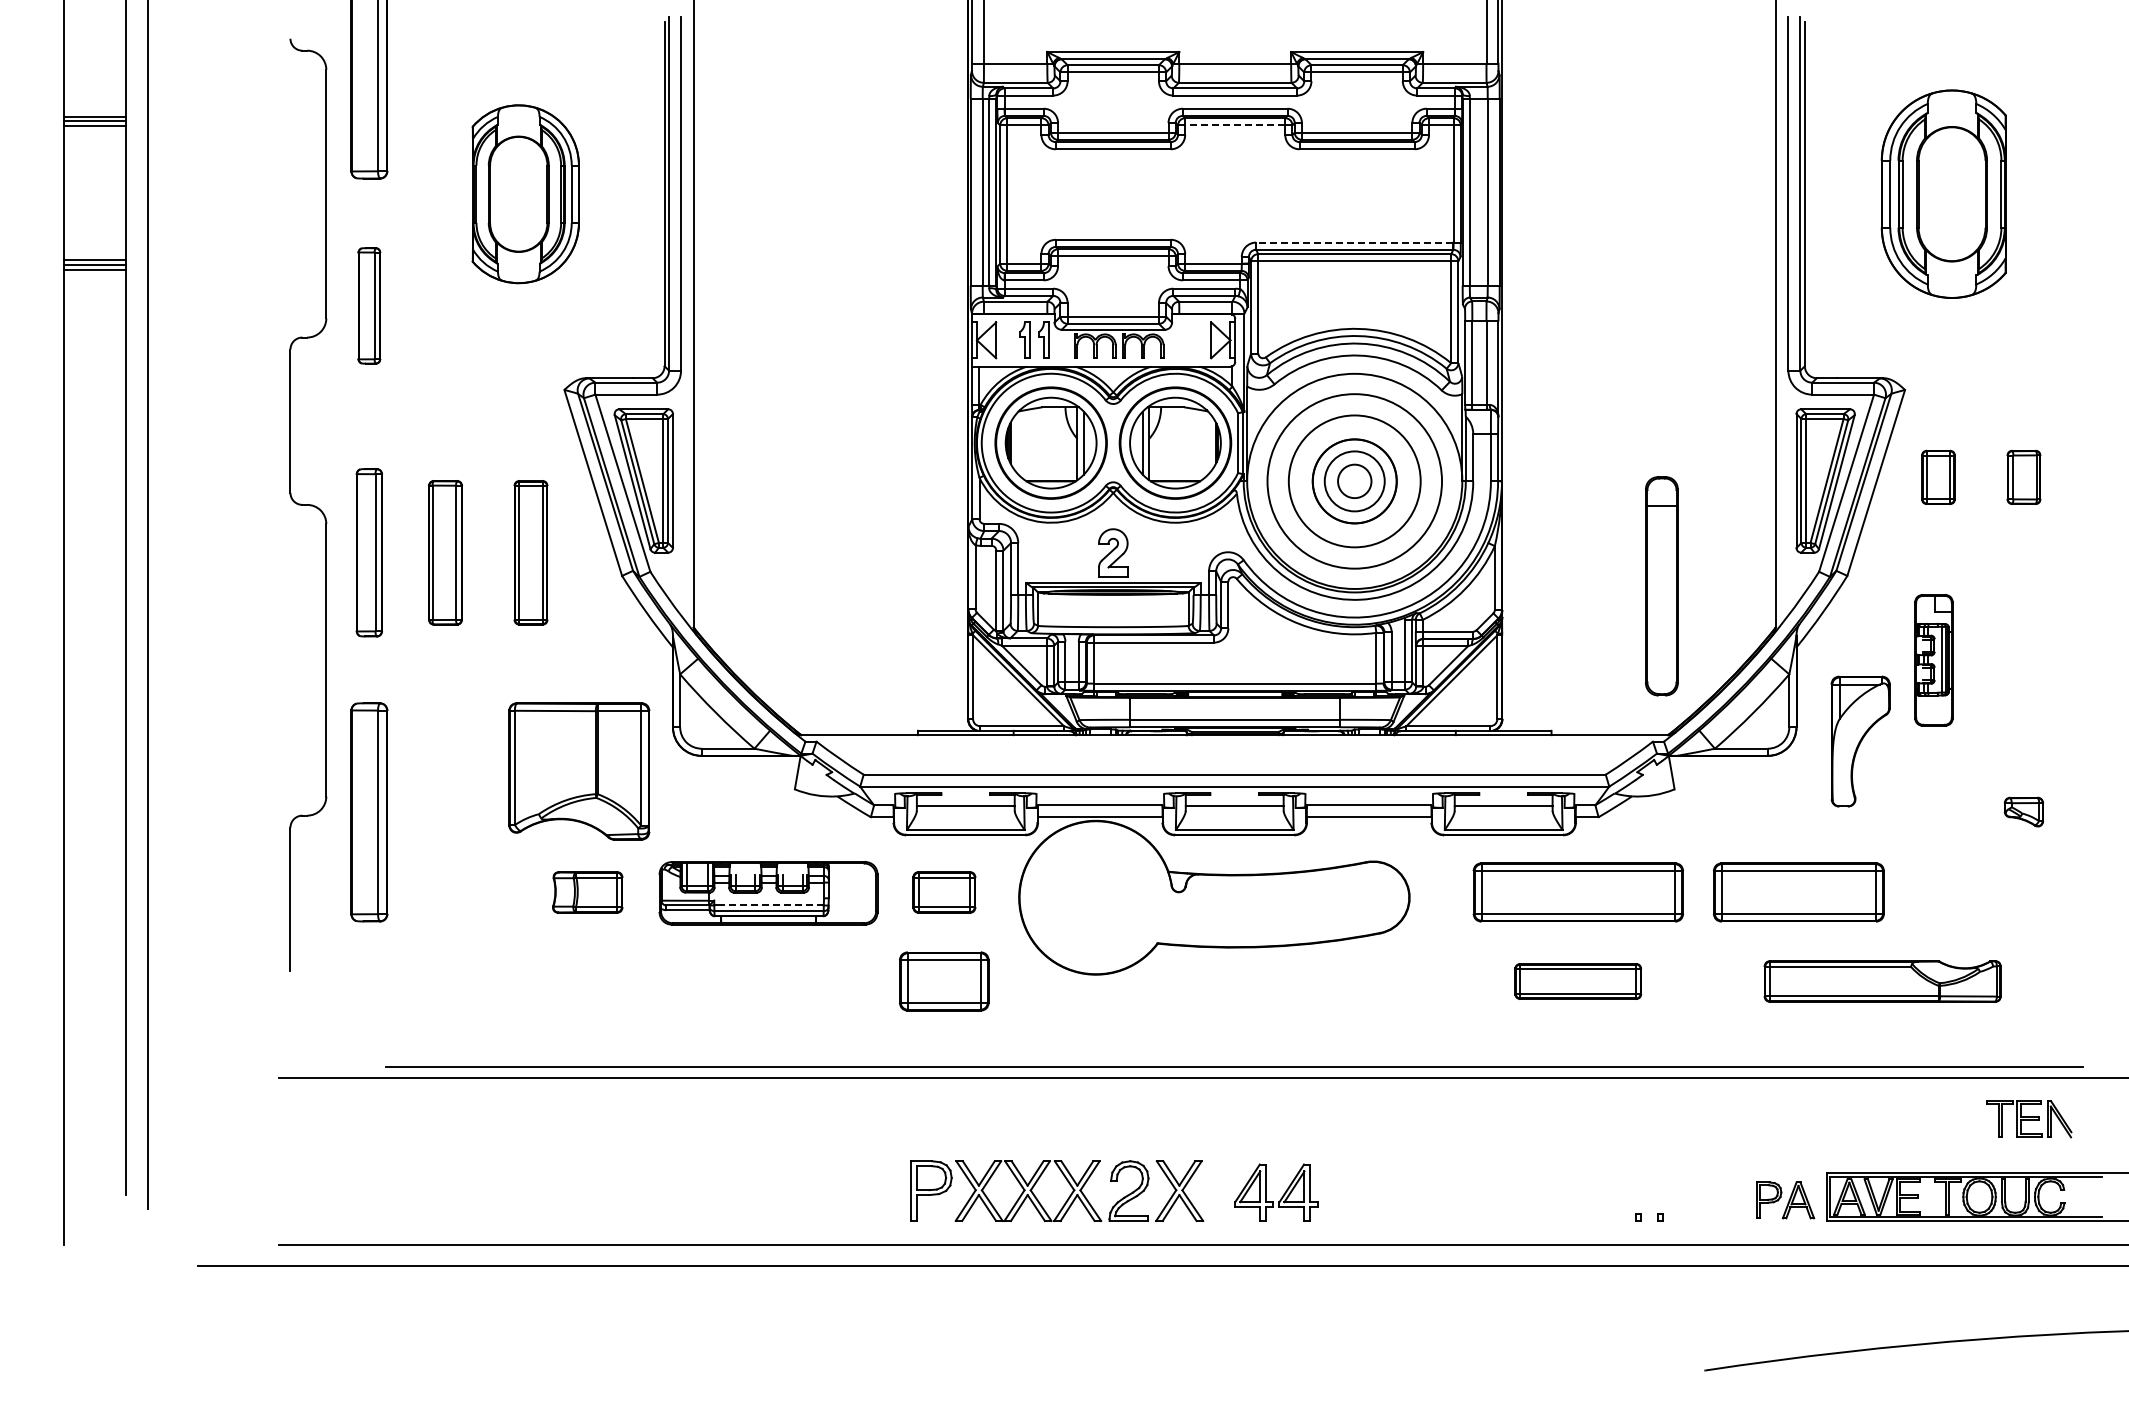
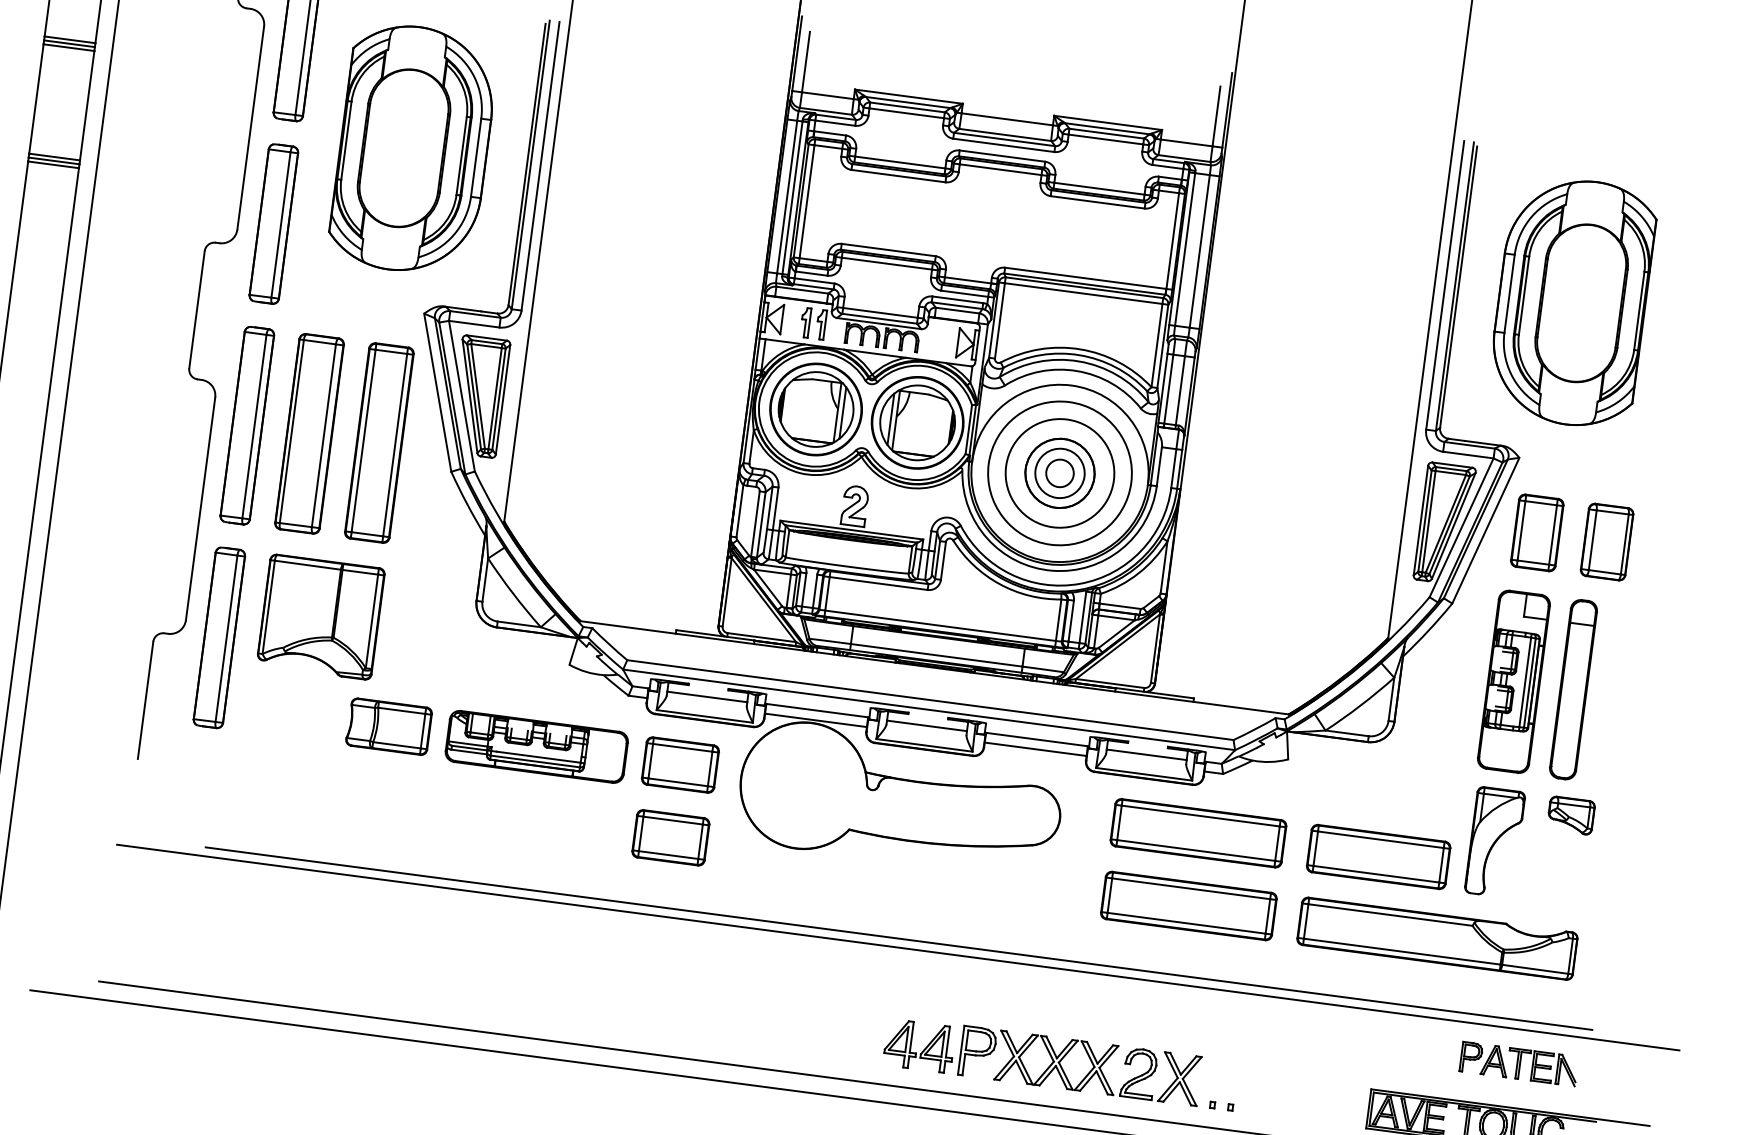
line: (1234, 125) -> (1000, 169), dashed -> solid
part: (525, 194) -> (413, 149), size x1.67
part: (1943, 194) -> (1571, 302), size x1.43
line: (1354, 242) -> (1085, 278), dashed -> solid
part: (369, 305) -> (274, 223), size x1.67
part: (1938, 477) -> (1537, 533), size x1.67
part: (2023, 477) -> (1606, 542), size x1.67
part: (369, 552) -> (247, 425), size x1.43
part: (445, 552) -> (309, 433), size x1.67
part: (530, 552) -> (378, 442), size x1.67
part: (1661, 586) -> (1573, 689), moved
part: (1933, 660) -> (1513, 681), size x1.67
part: (1860, 741) -> (1494, 842), moved
part: (579, 771) -> (321, 617), moved
part: (2023, 811) -> (1570, 815), size x1.43
part: (587, 892) -> (388, 726), size x1.43
part: (944, 892) -> (680, 765), size x1.43
line: (772, 905) -> (538, 757), dashed -> solid
part: (1577, 981) -> (1188, 905), size x1.67
part: (1882, 981) -> (1437, 938), size x1.43
part: (1067, 1182) -> (1089, 1060), moved
part: (1785, 1200) -> (1484, 1059), moved

